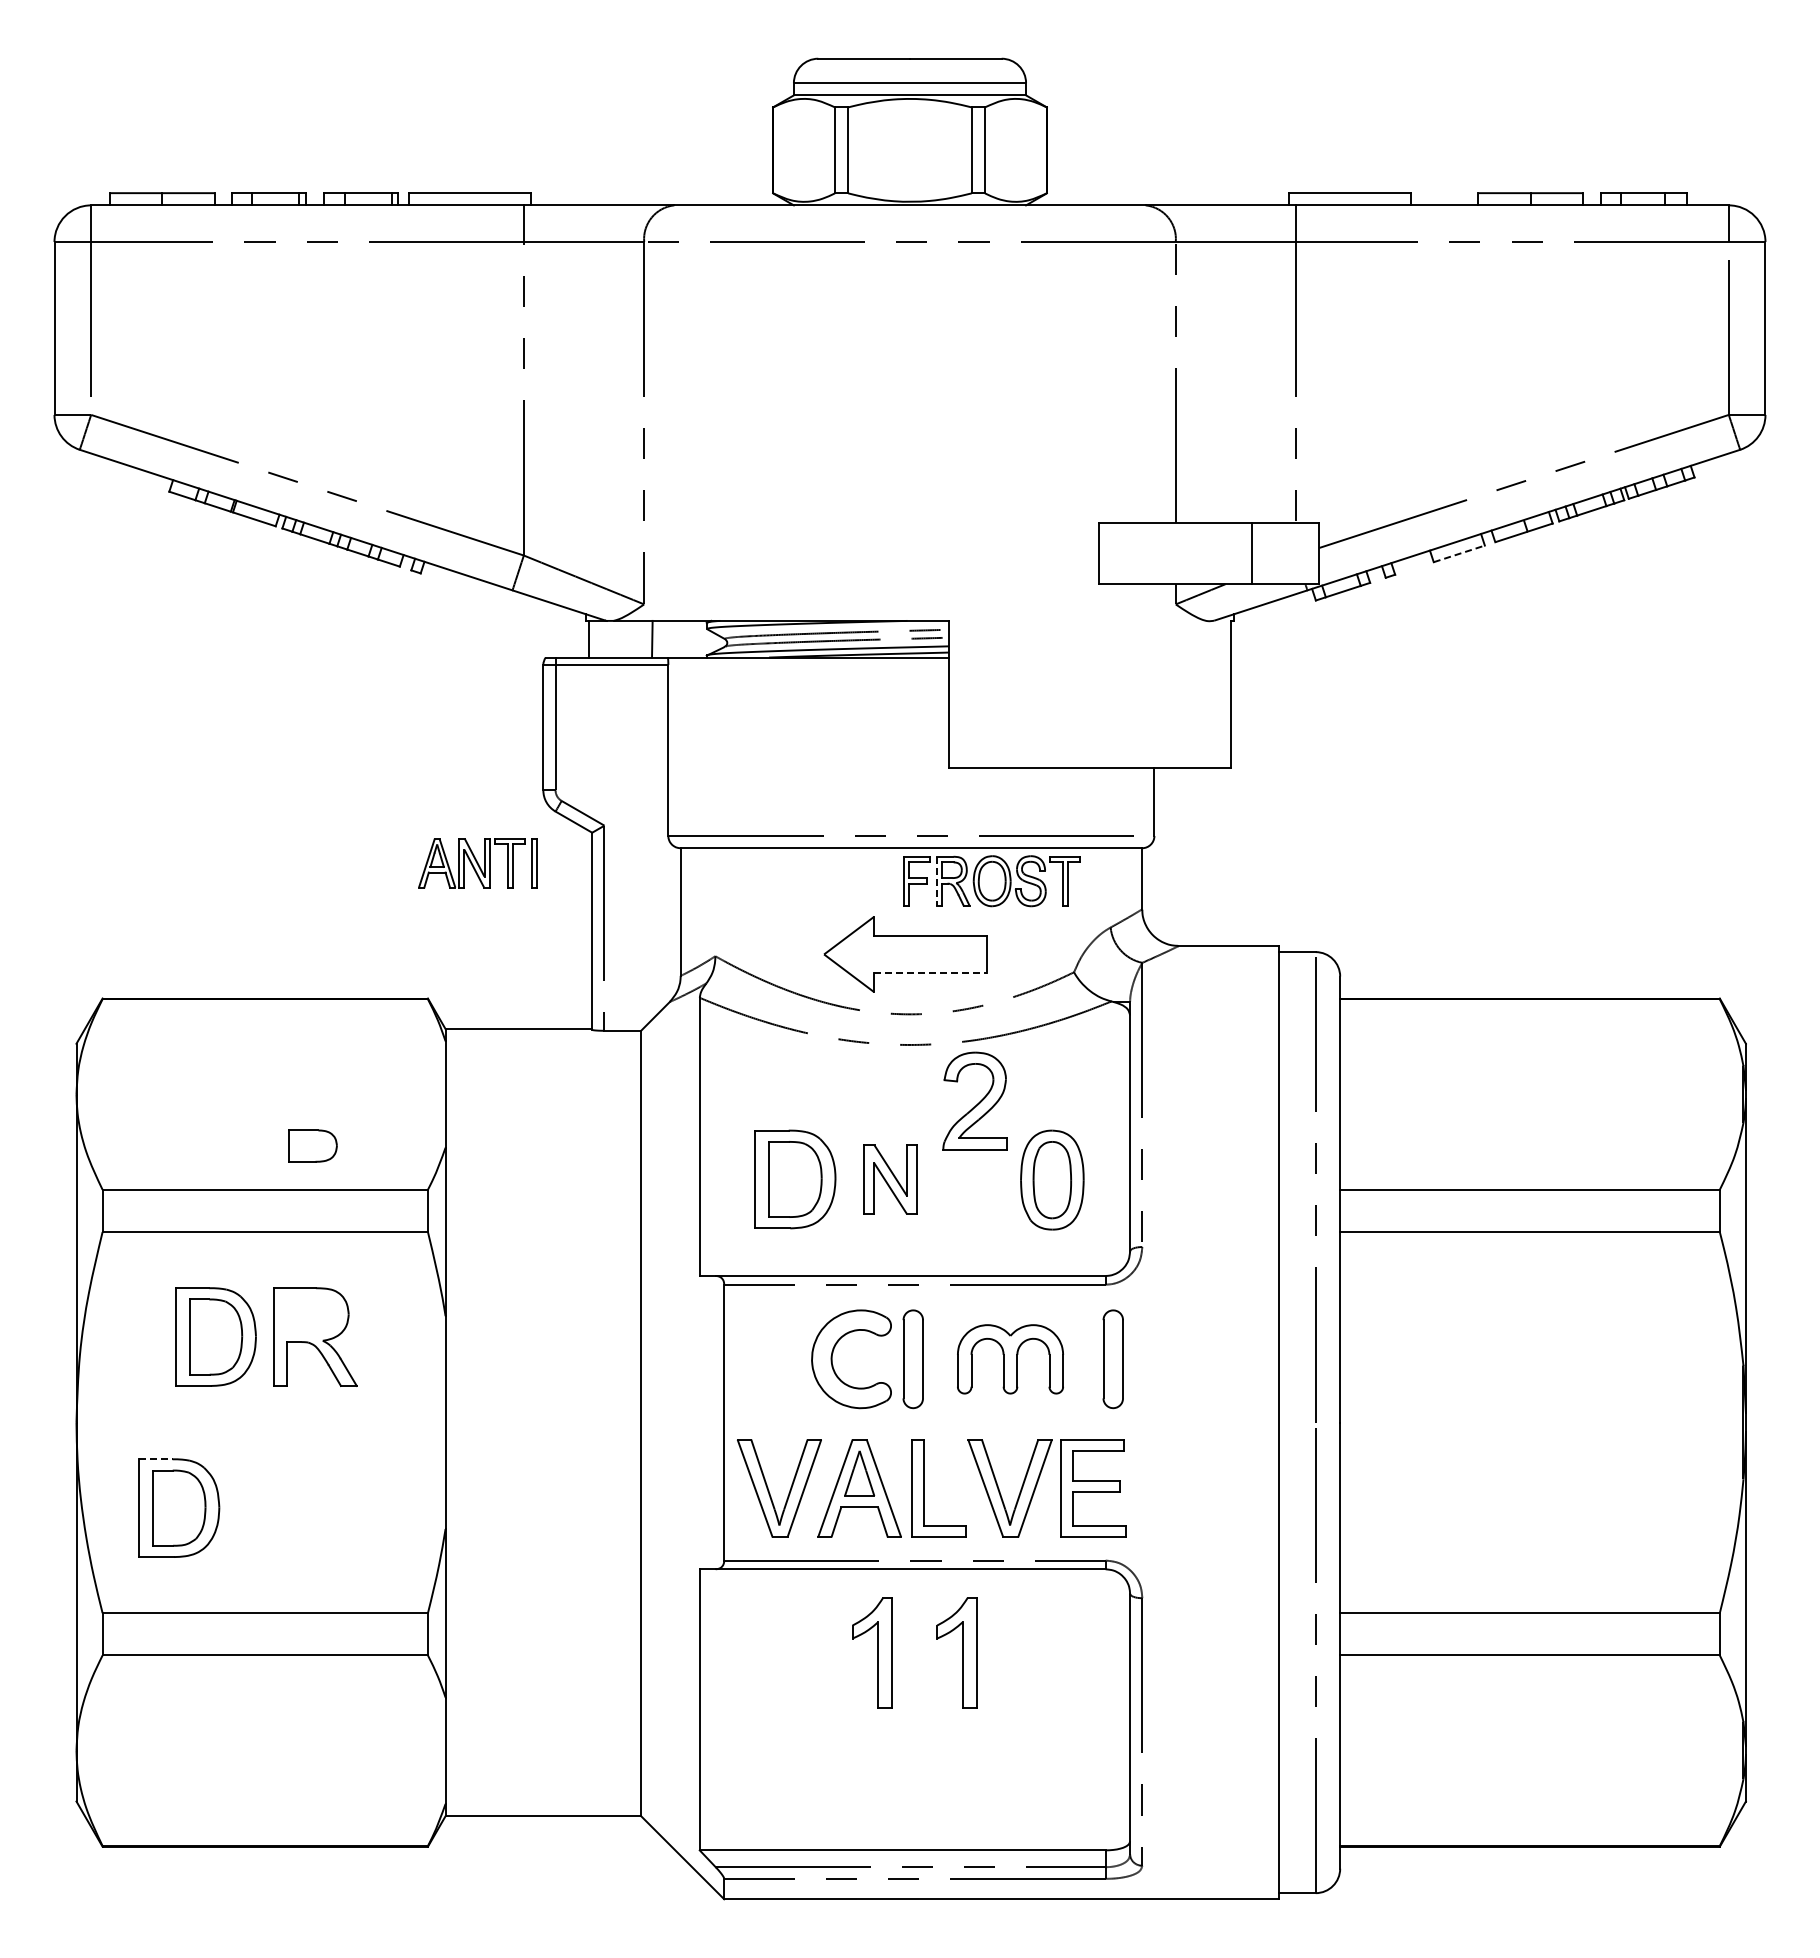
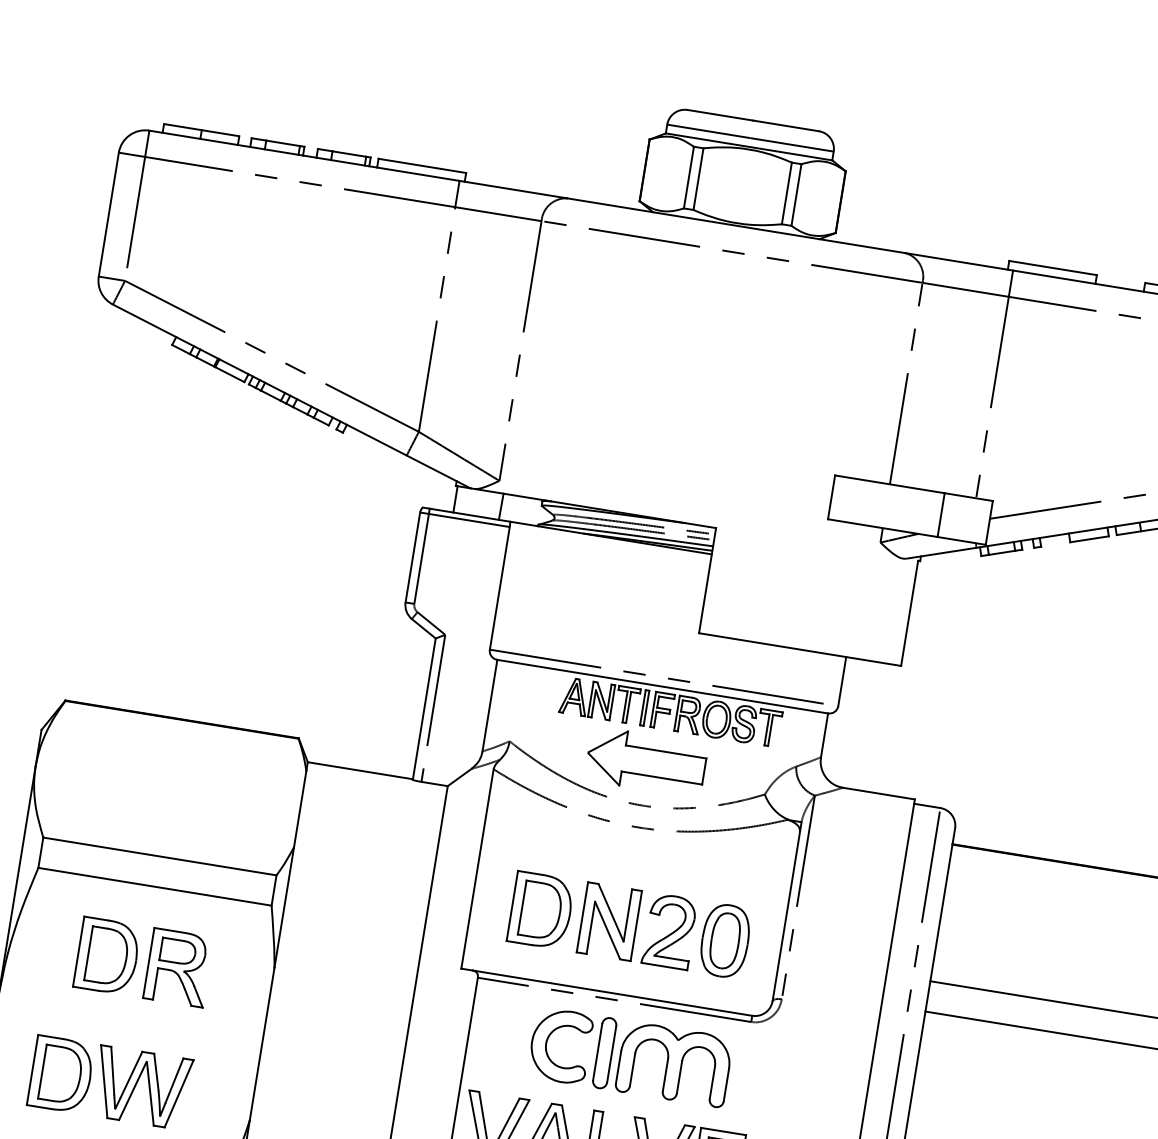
line: (1459, 553) -> (1089, 539), dashed -> solid
part: (477, 863) -> (603, 701), moved
line: (936, 881) -> (676, 713), dashed -> solid
line: (930, 972) -> (661, 777), dashed -> solid
part: (974, 1100) -> (669, 930), moved
part: (312, 1145) -> (177, 951), moved
part: (890, 1179) -> (609, 921), size x1.43
part: (1010, 1359) -> (674, 1064), size x1.43
part: (1112, 1359) -> (747, 1076), removed
line: (155, 1459) -> (49, 1037), dashed -> solid
part: (283, 1507) -> (136, 1086), added

